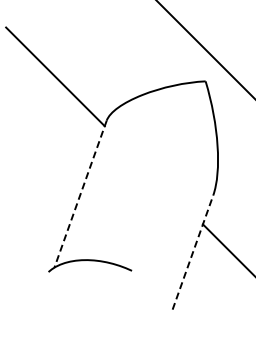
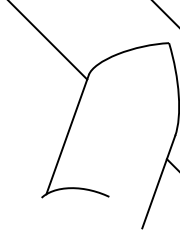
line: (80, 194) -> (67, 134), dashed -> solid
line: (192, 252) -> (158, 181), dashed -> solid

